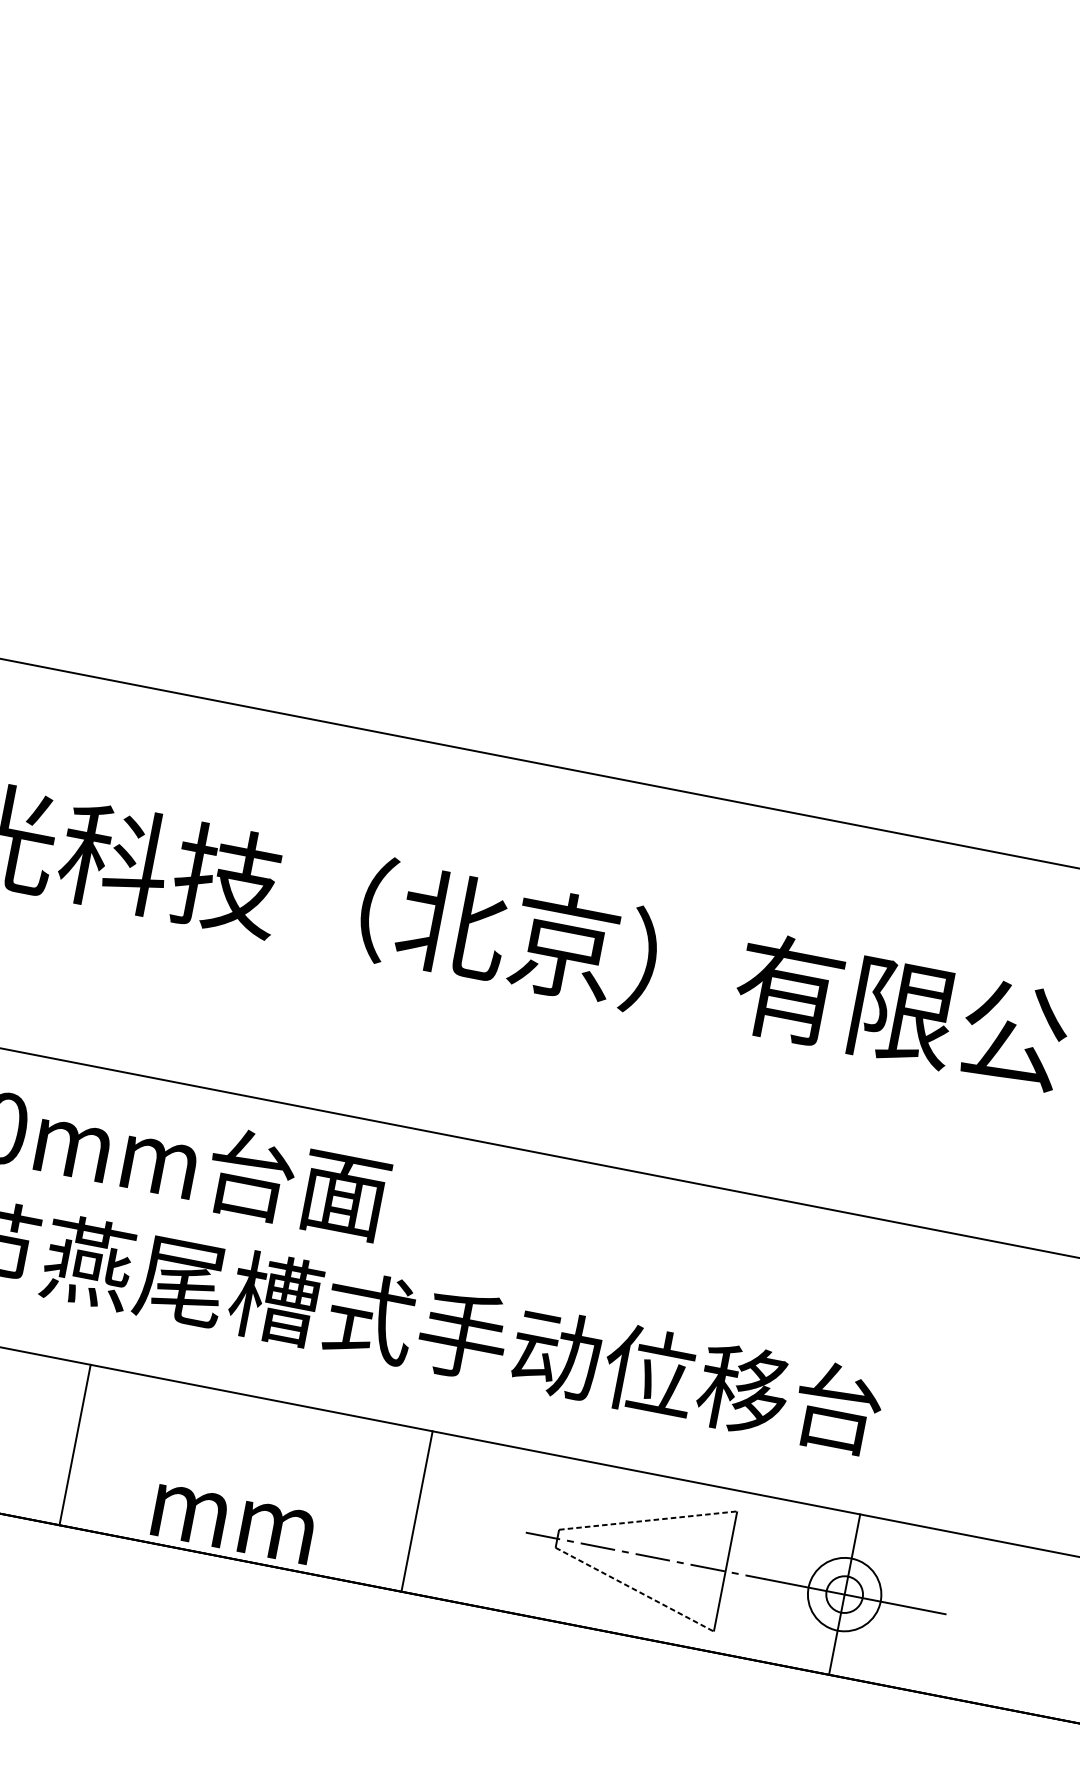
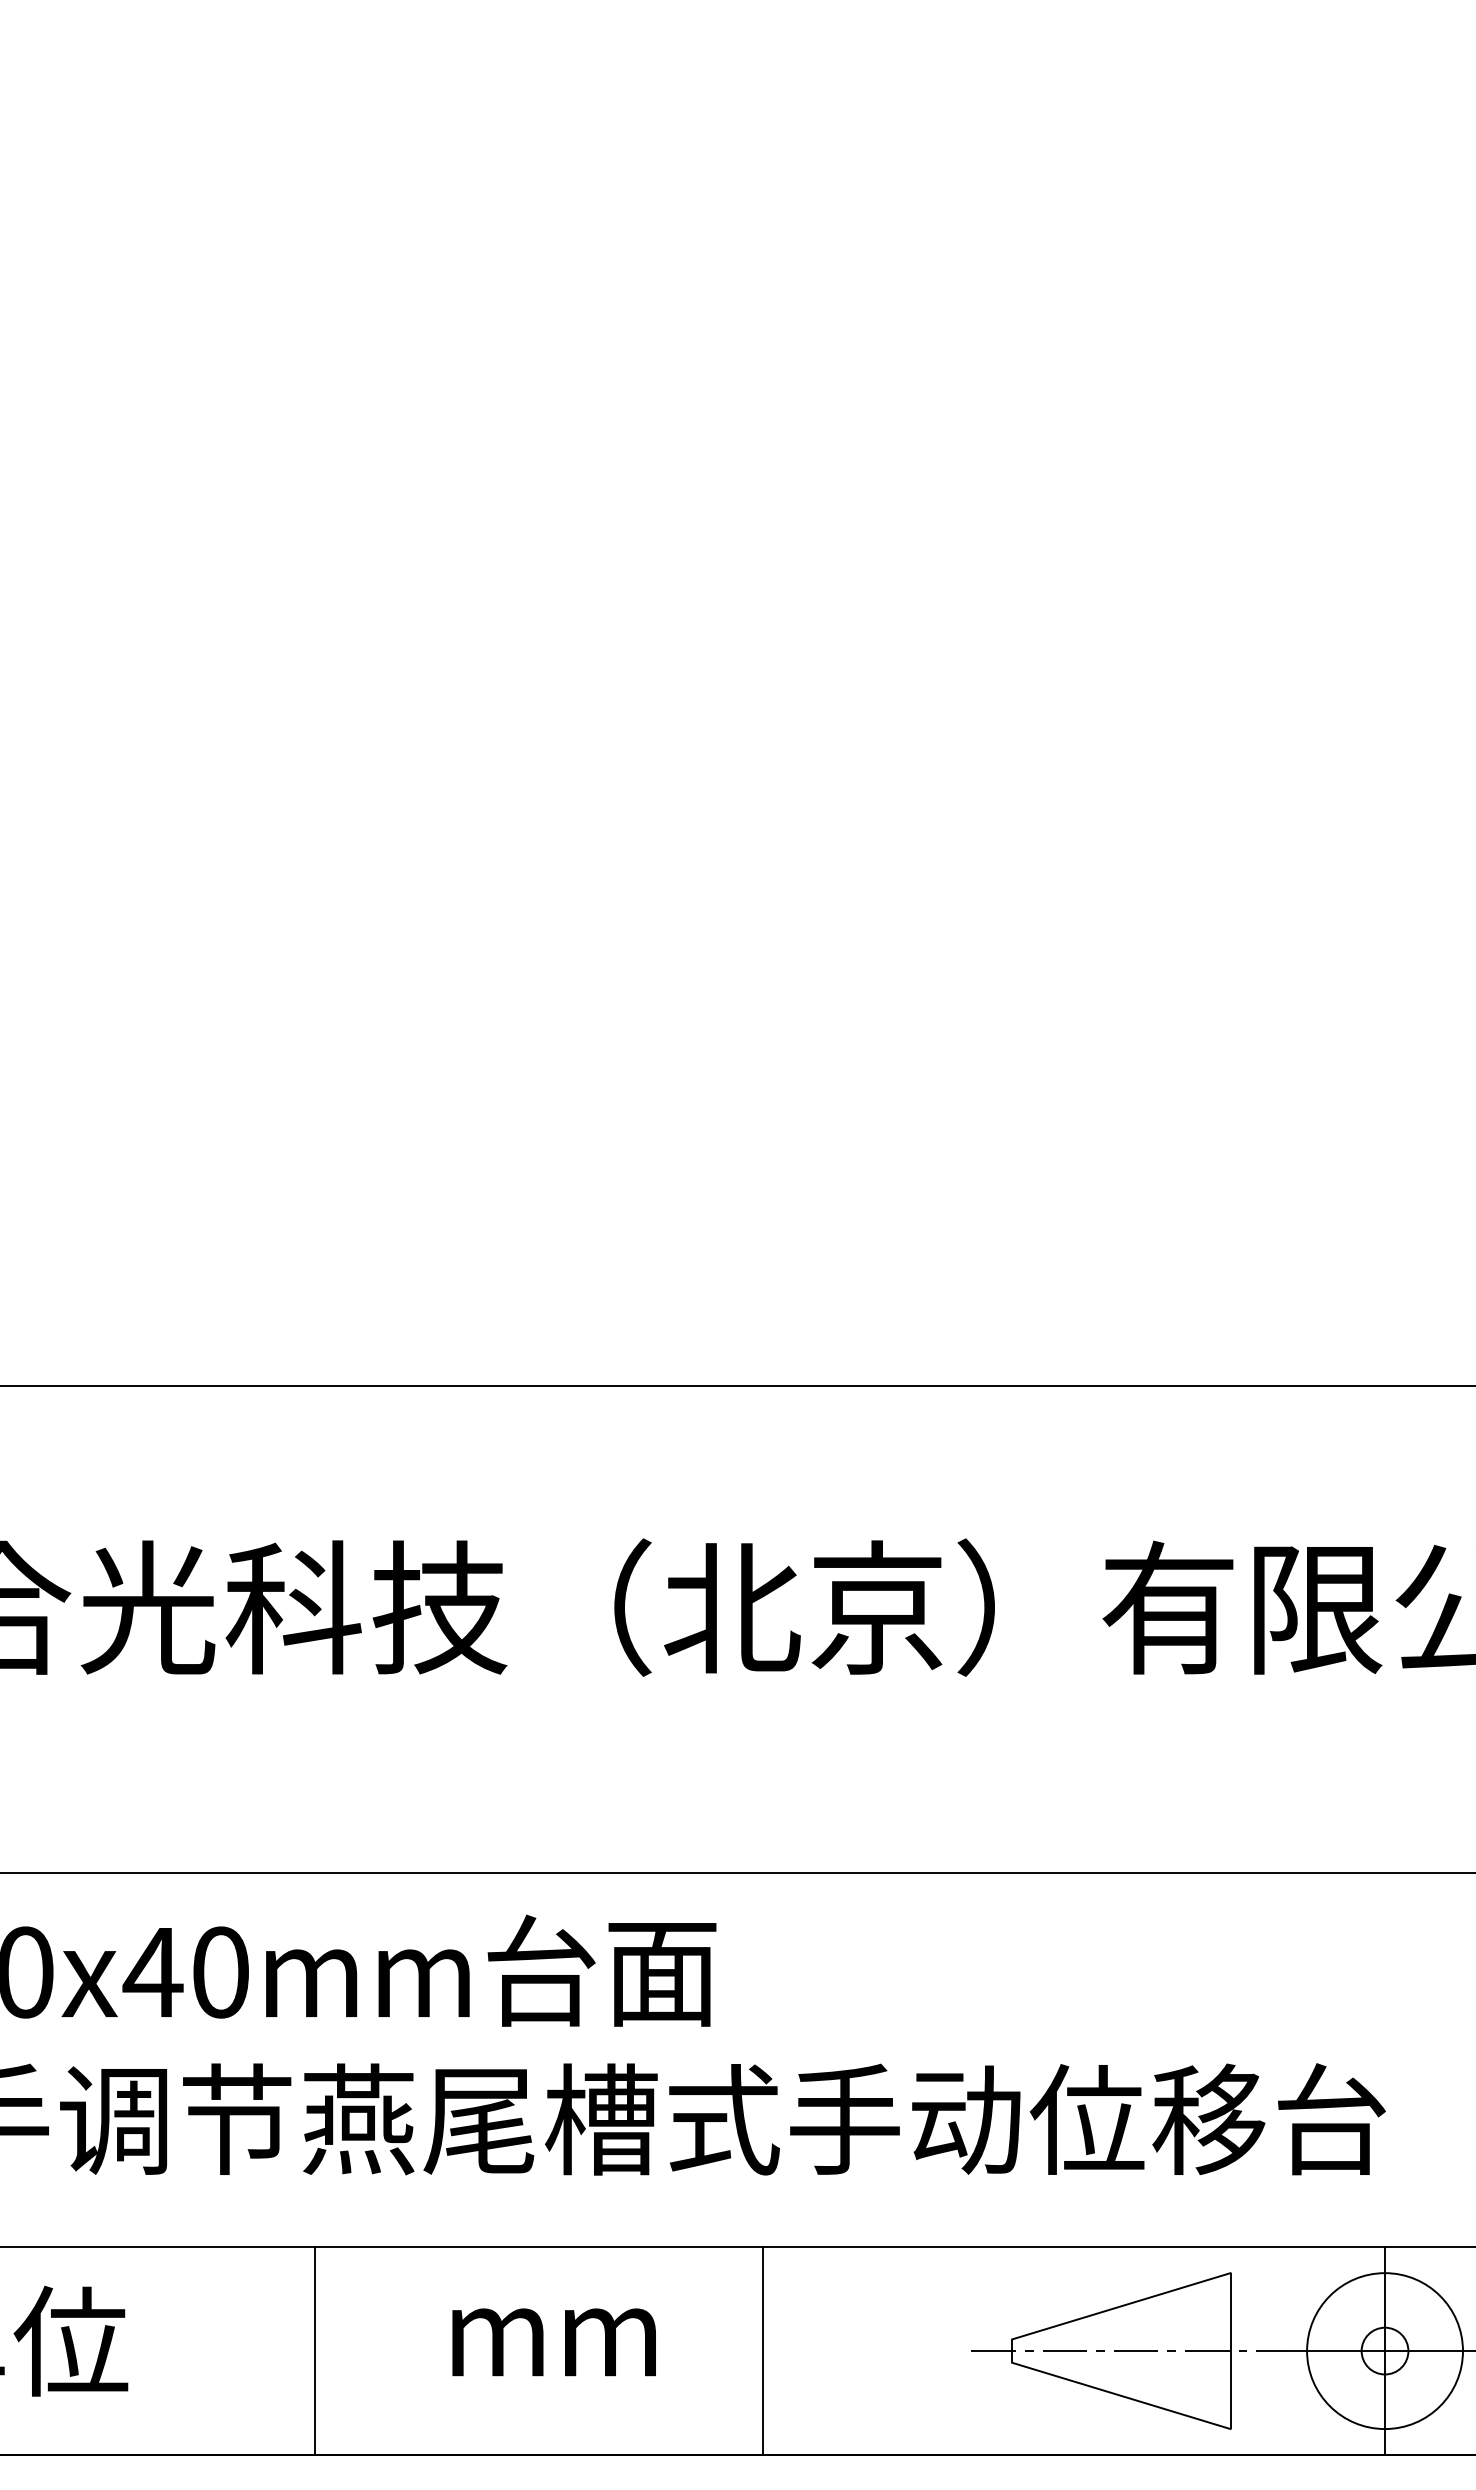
line: (75, 1445) -> (315, 2351), moved
line: (417, 1511) -> (763, 2351), moved
line: (648, 1520) -> (1121, 2306), dashed -> solid
text: (232, 1523) -> (553, 2342), moved
line: (634, 1590) -> (1121, 2396), dashed -> solid
circle: (844, 1594) -> (1384, 2351), size x1.67

